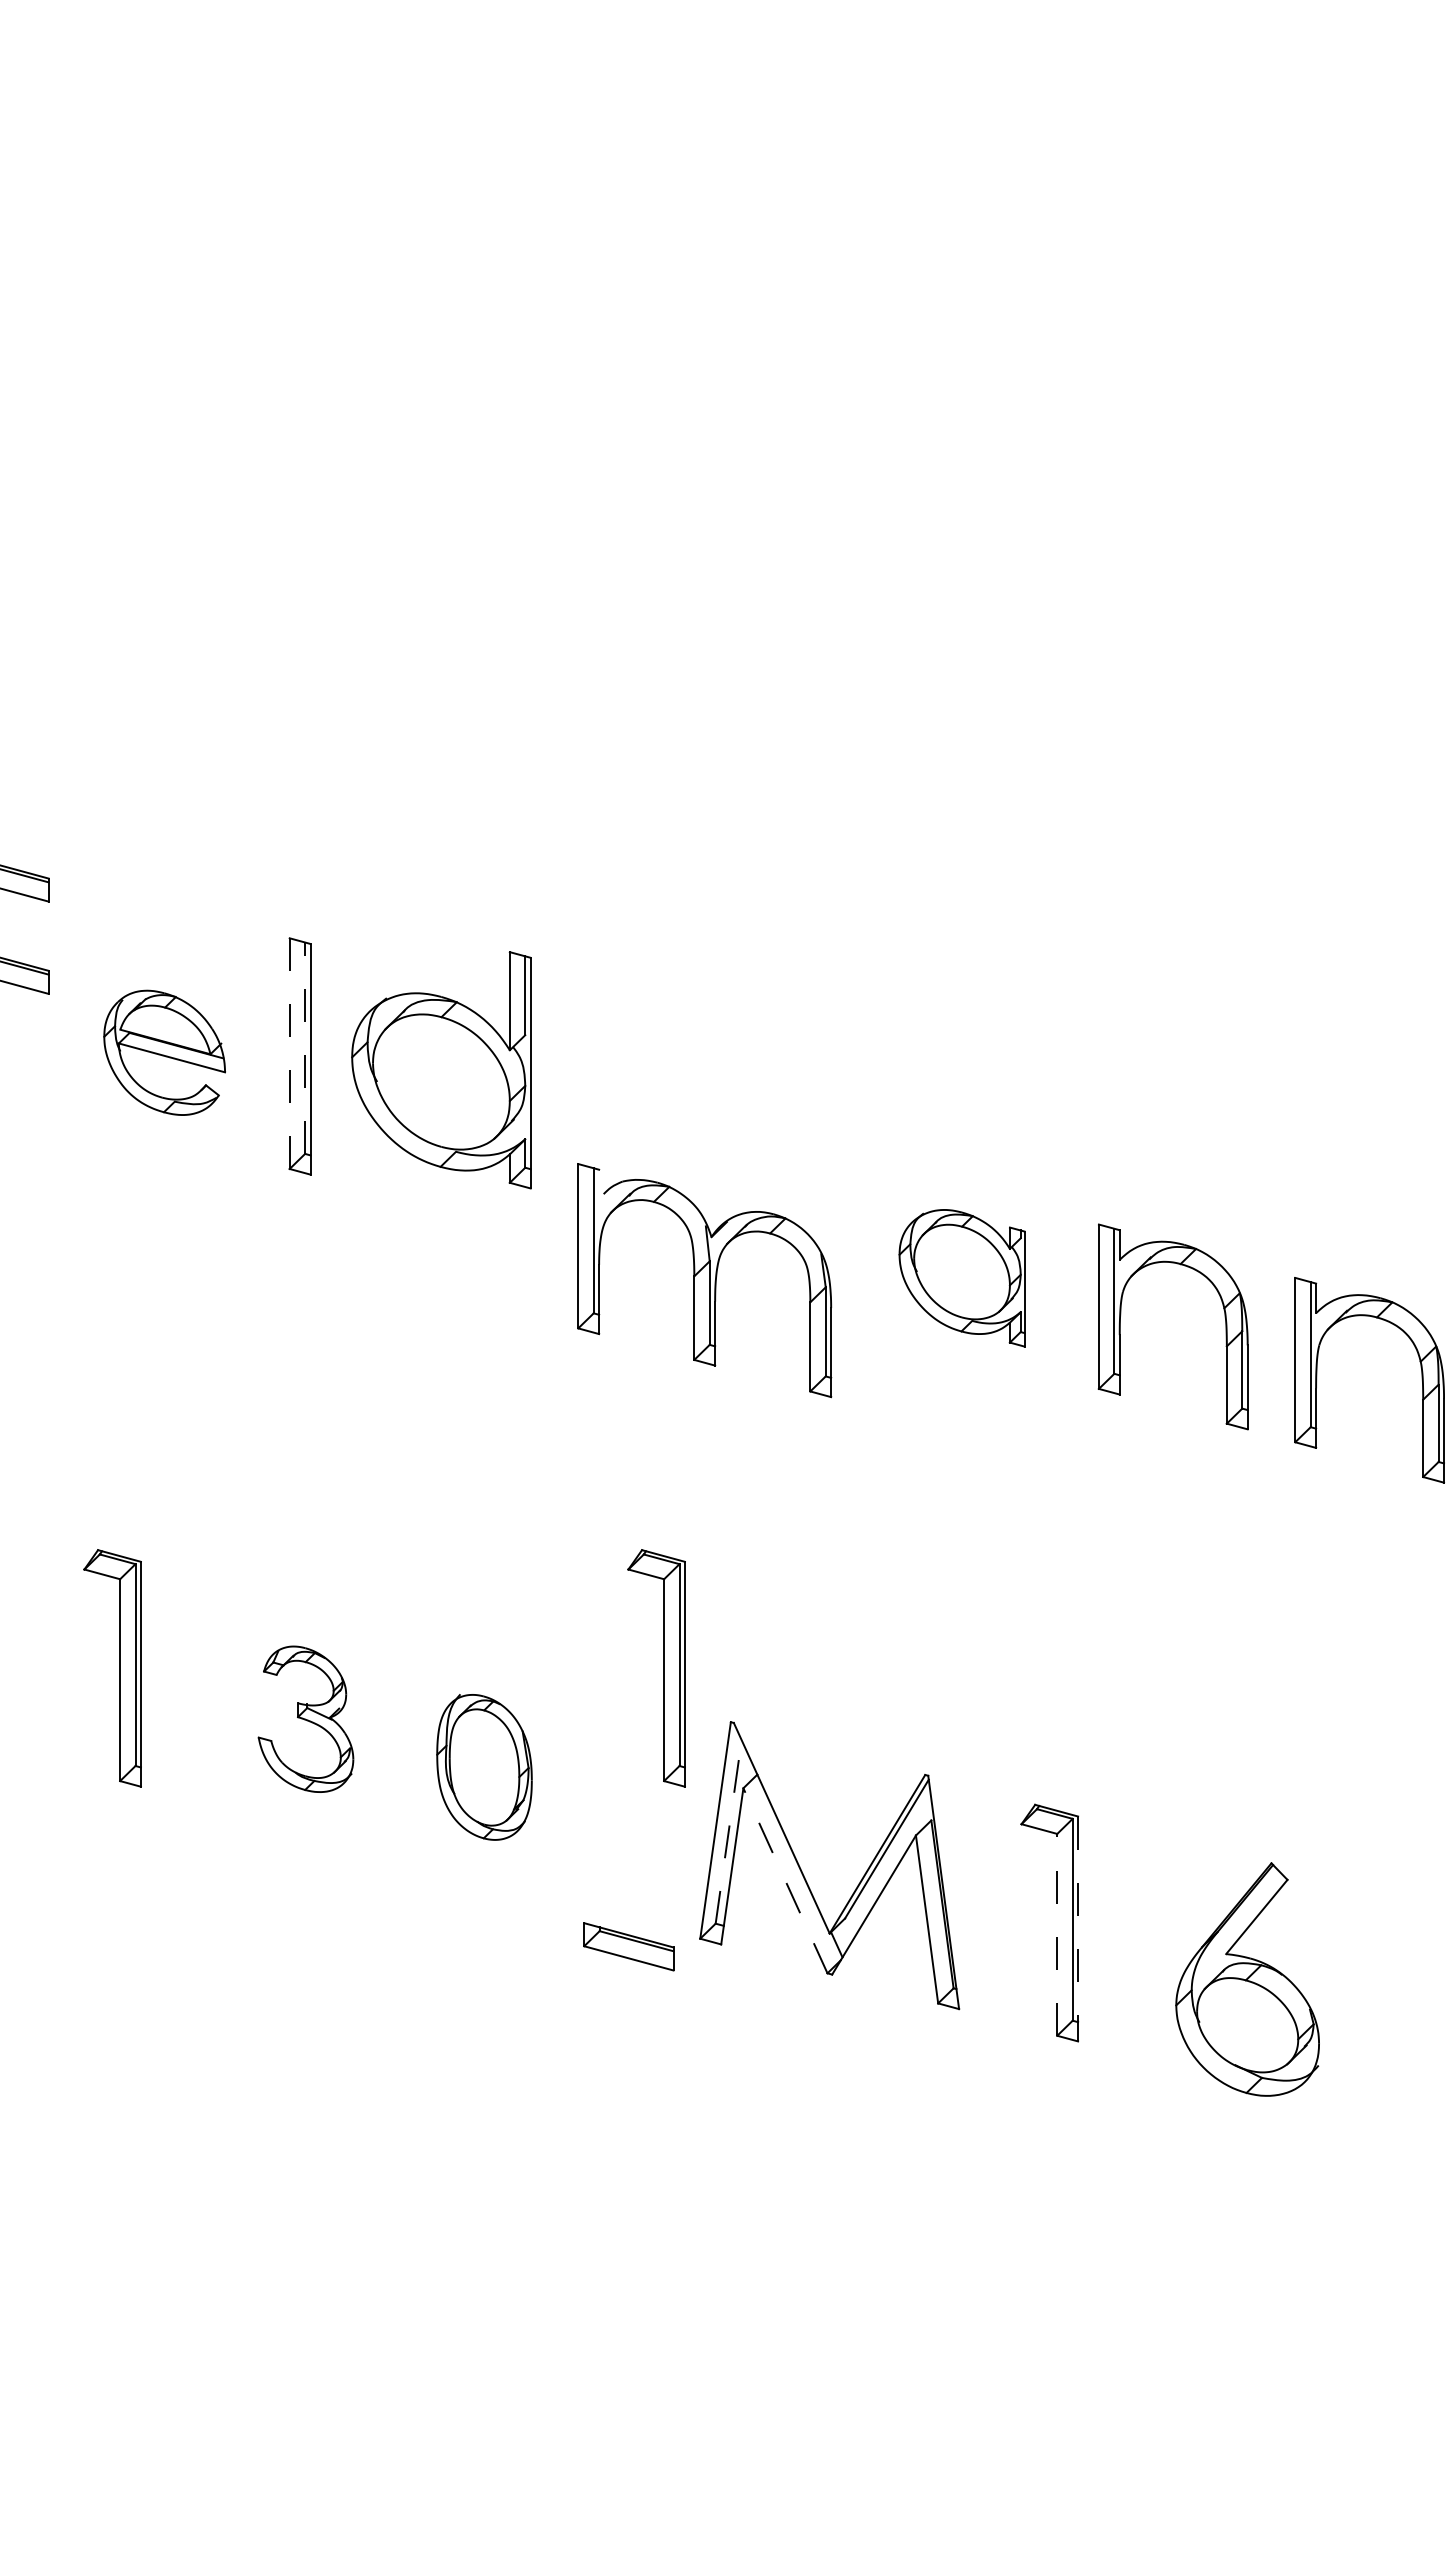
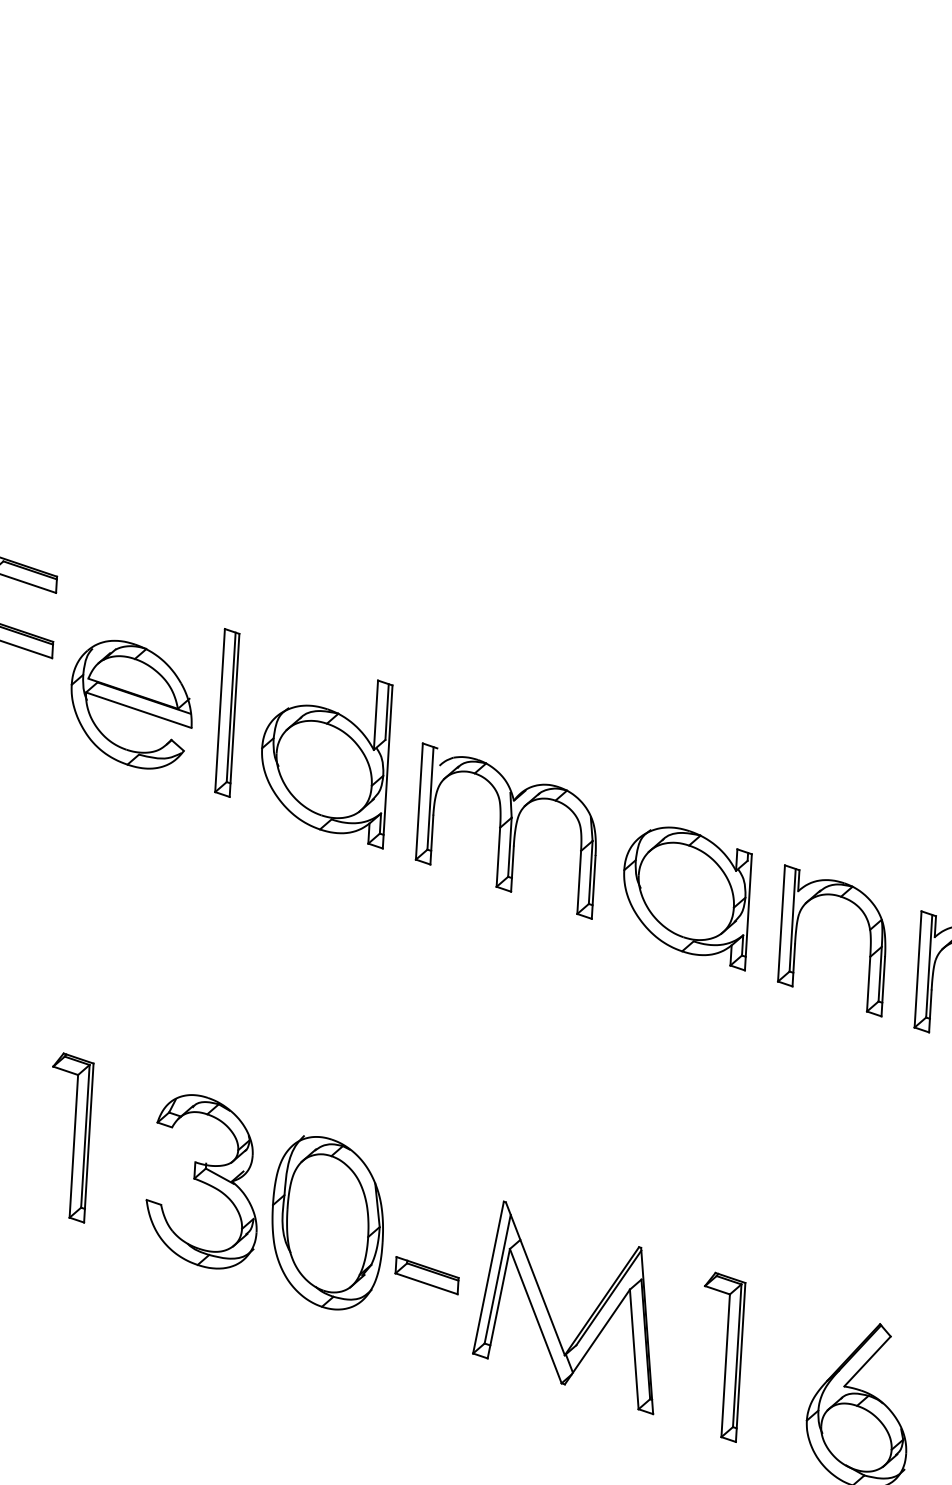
line: (305, 1048) -> (231, 707), dashed -> solid
part: (164, 1052) -> (131, 704), size x1.43
line: (289, 1053) -> (219, 710), dashed -> solid
part: (441, 1070) -> (324, 761), moved
part: (961, 1277) -> (685, 897), size x1.43
part: (704, 1280) -> (507, 831), moved
part: (663, 1668) -> (458, 1160), removed
part: (305, 1719) -> (203, 1181), size x1.67
part: (484, 1767) -> (327, 1223), size x1.67
line: (728, 1831) -> (497, 1278), dashed -> solid
line: (785, 1880) -> (535, 1315), dashed -> solid
line: (1078, 1929) -> (740, 1362), dashed -> solid
line: (1057, 1934) -> (725, 1365), dashed -> solid
part: (628, 1946) -> (426, 1275), moved

